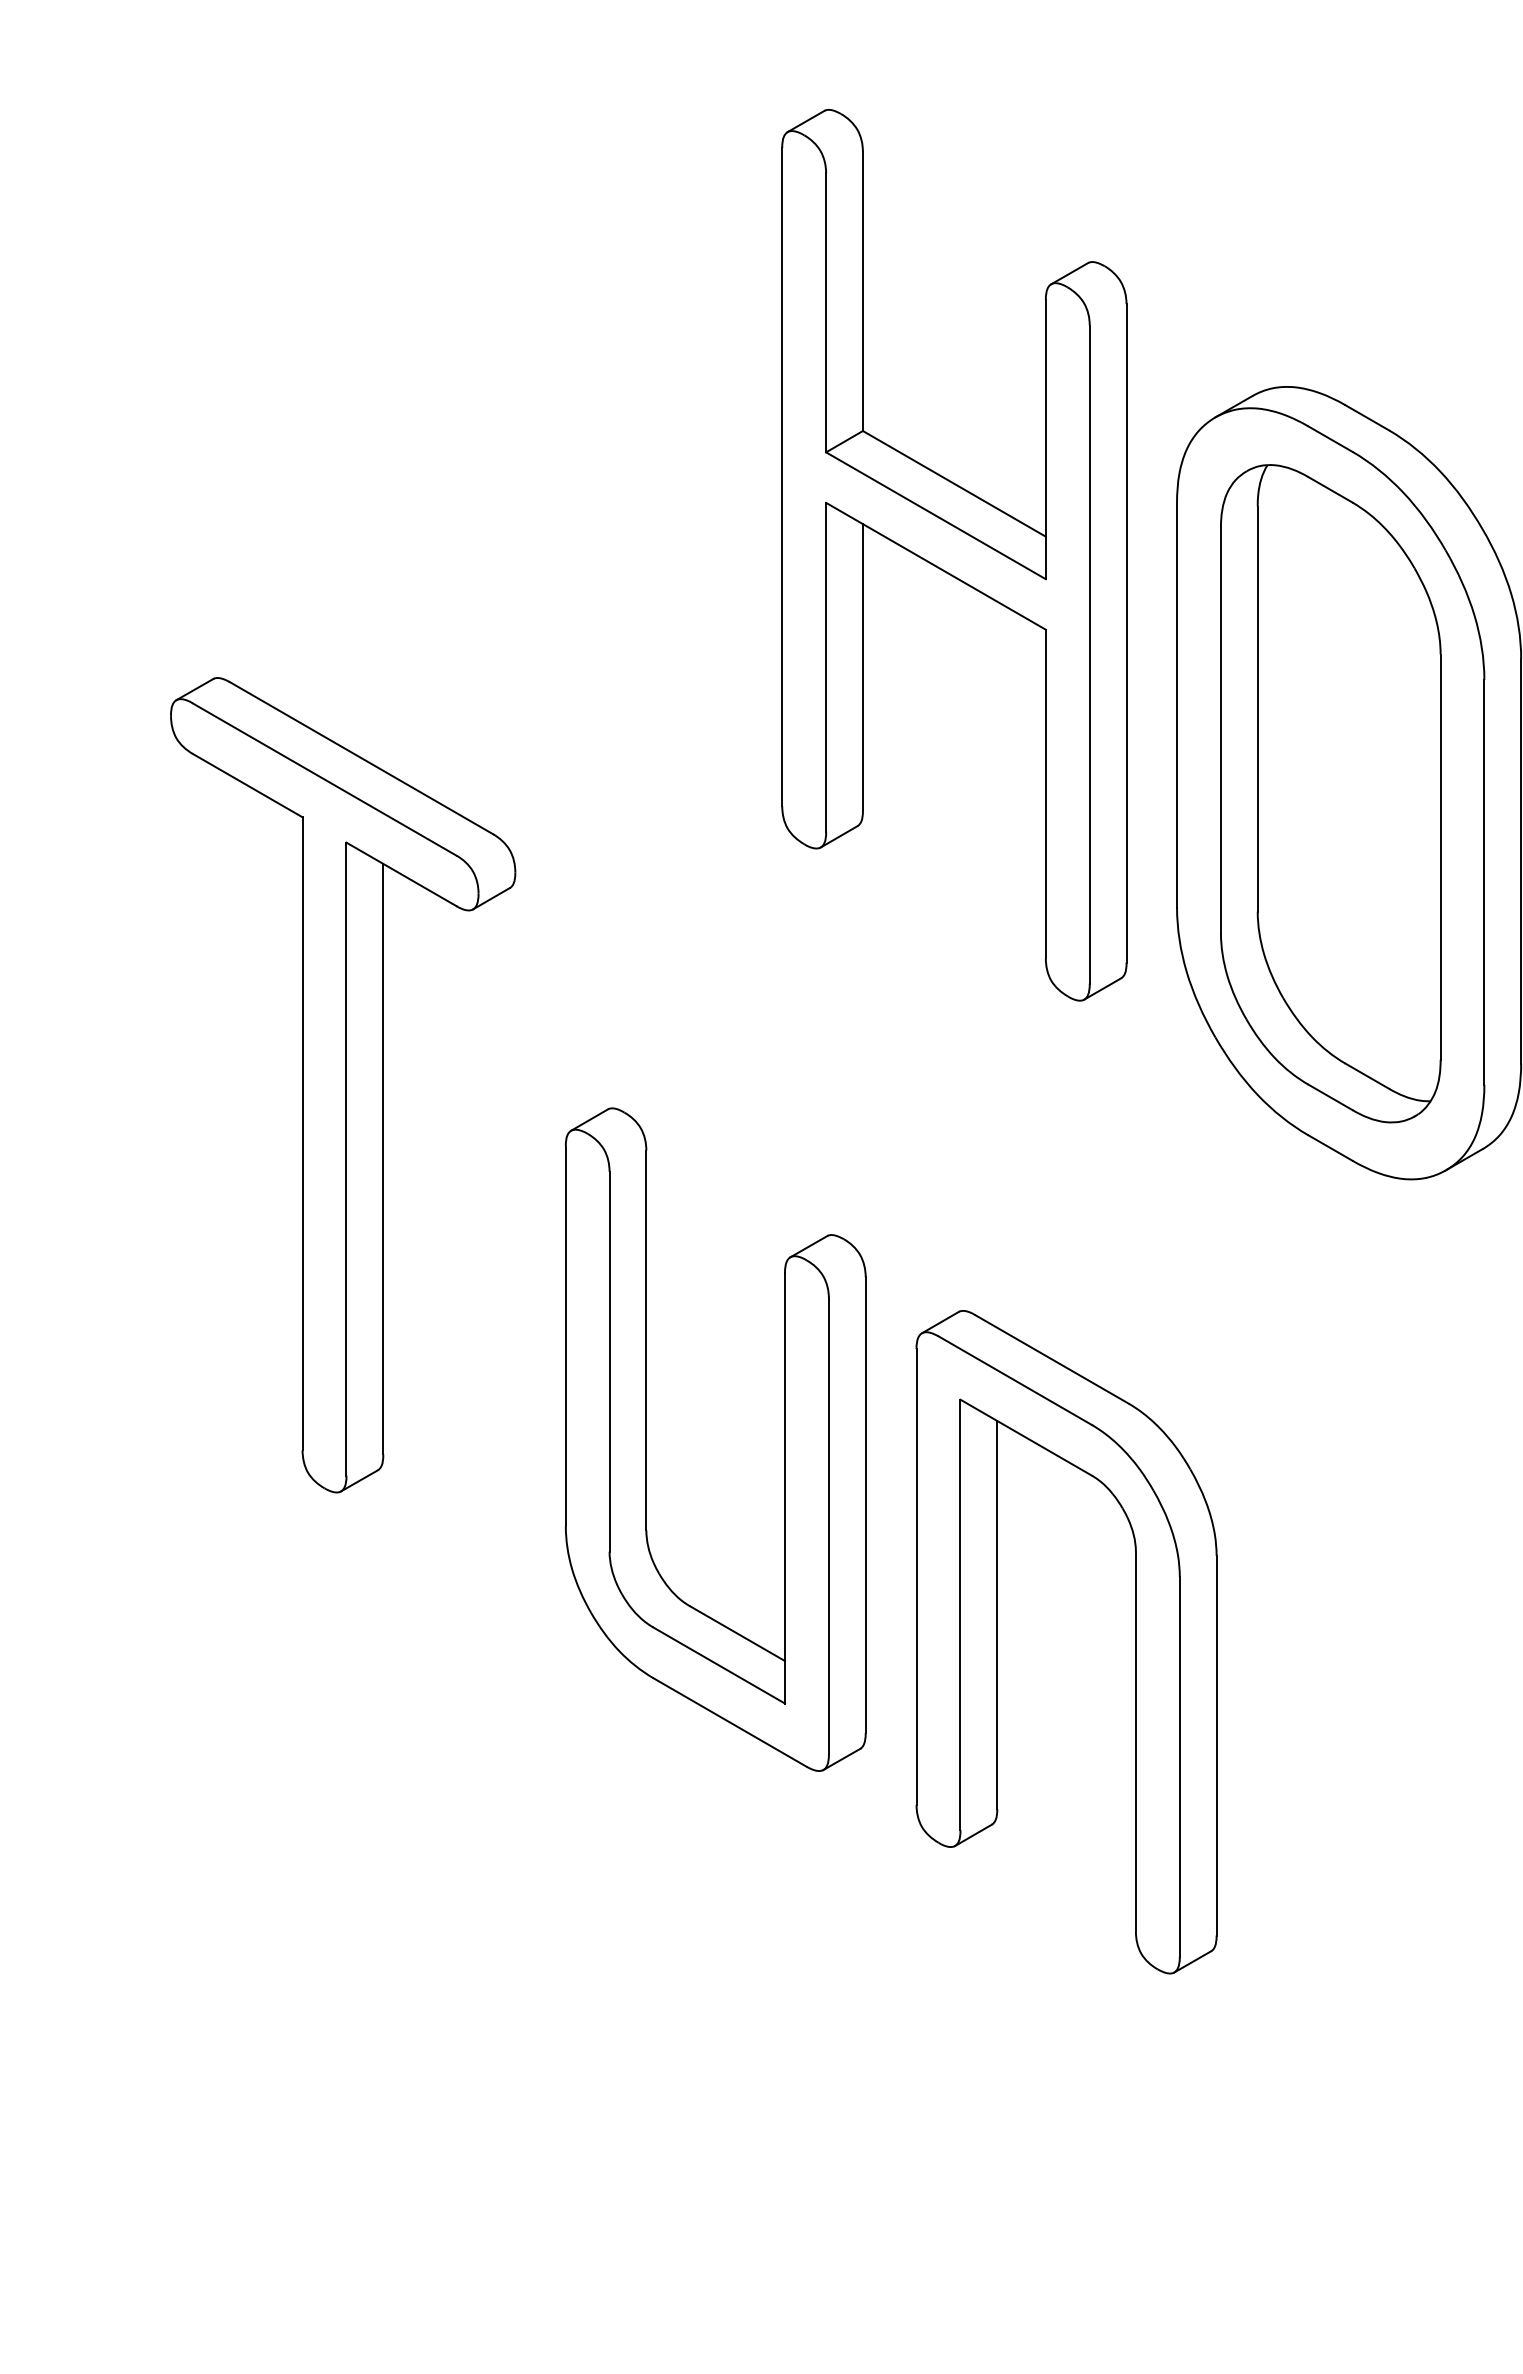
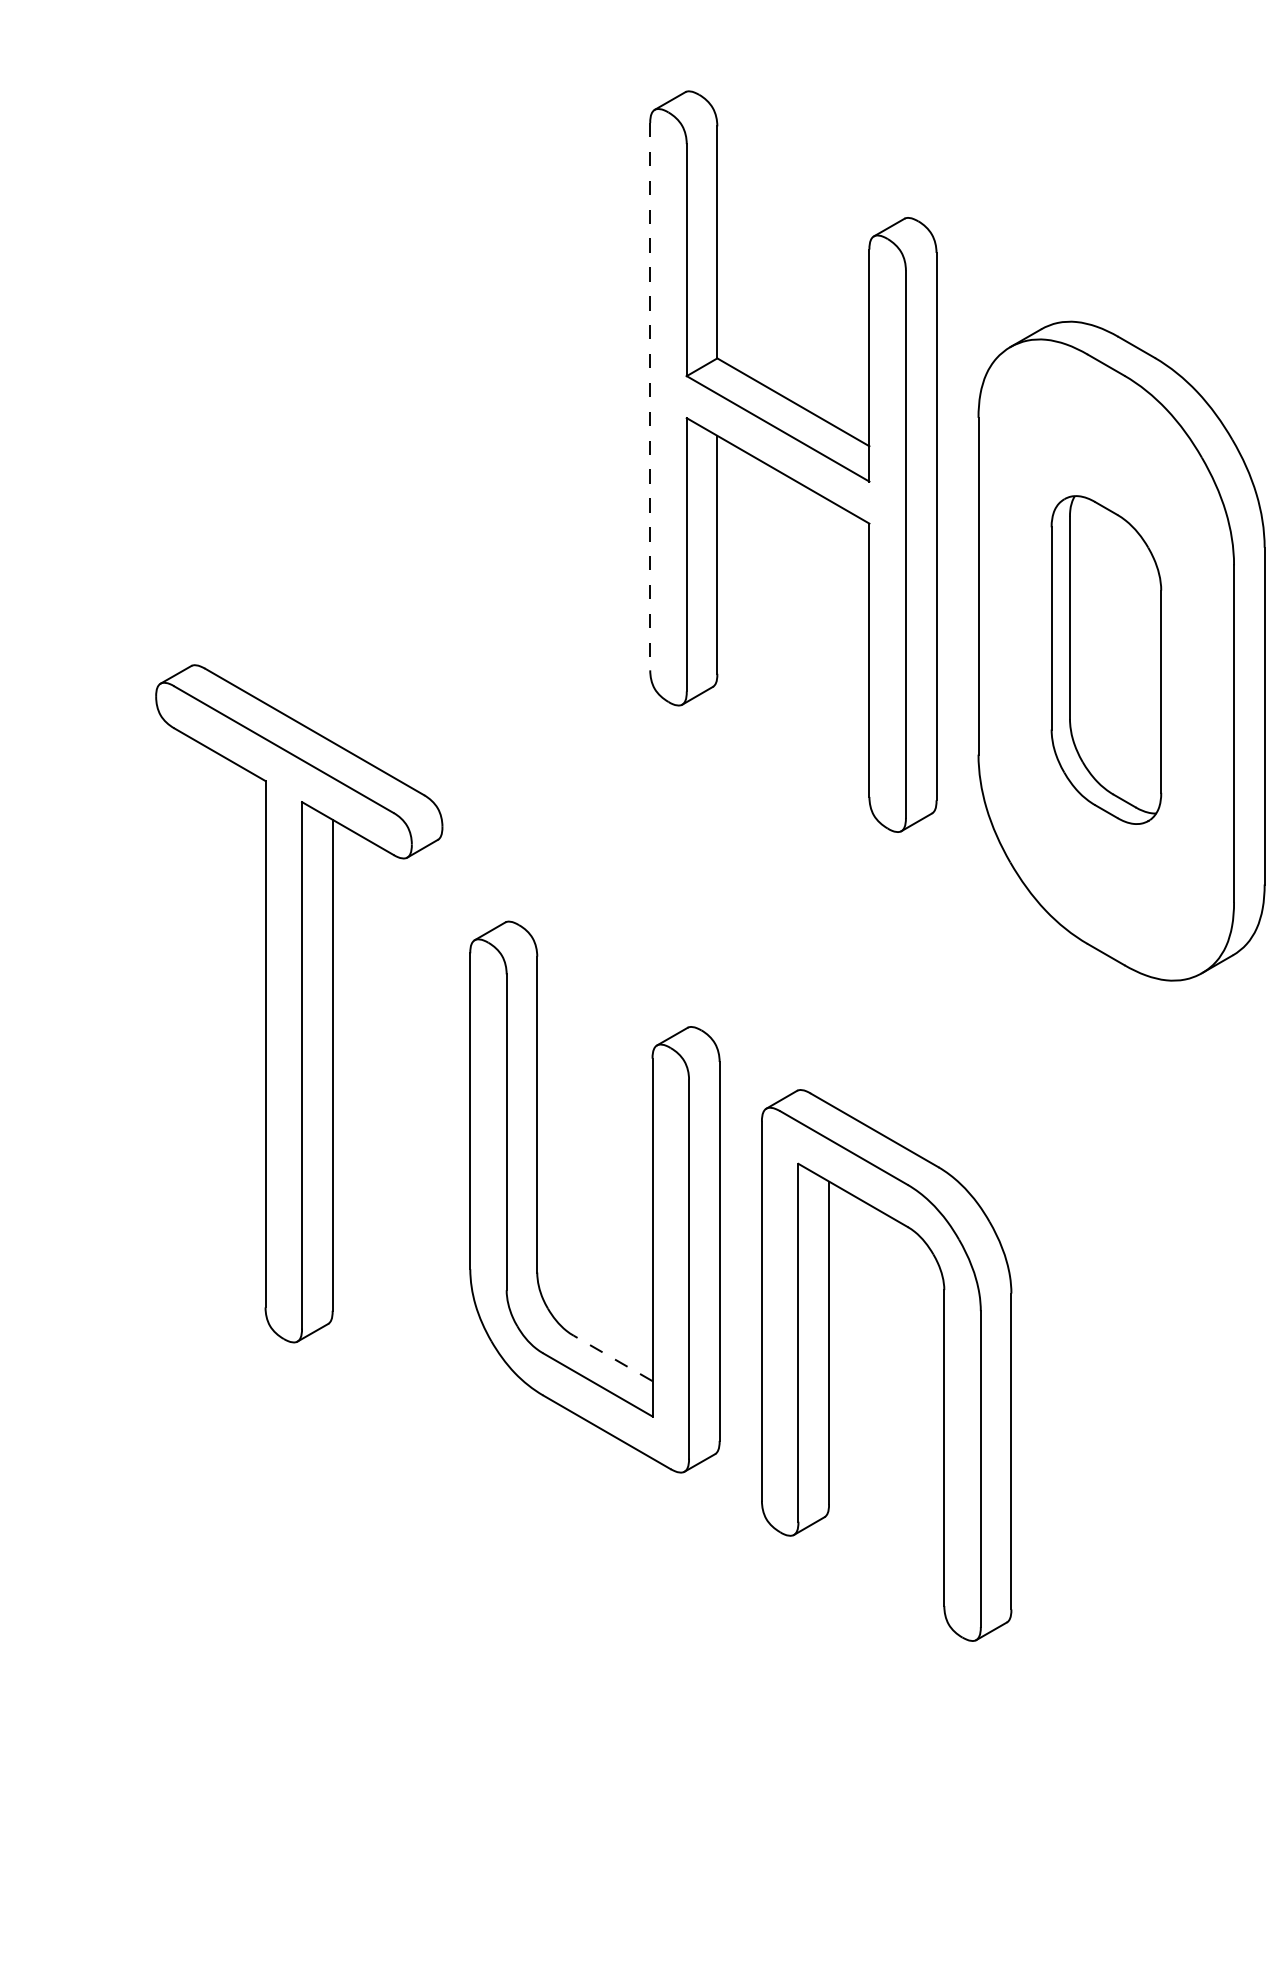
line: (782, 477) -> (650, 397), solid -> dashed
part: (1330, 793) -> (1106, 659), size x0.6
part: (343, 1085) -> (299, 1004), moved
line: (737, 1633) -> (613, 1358), solid -> dashed

